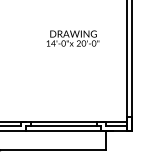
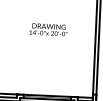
text: (73, 38) -> (48, 29), moved

